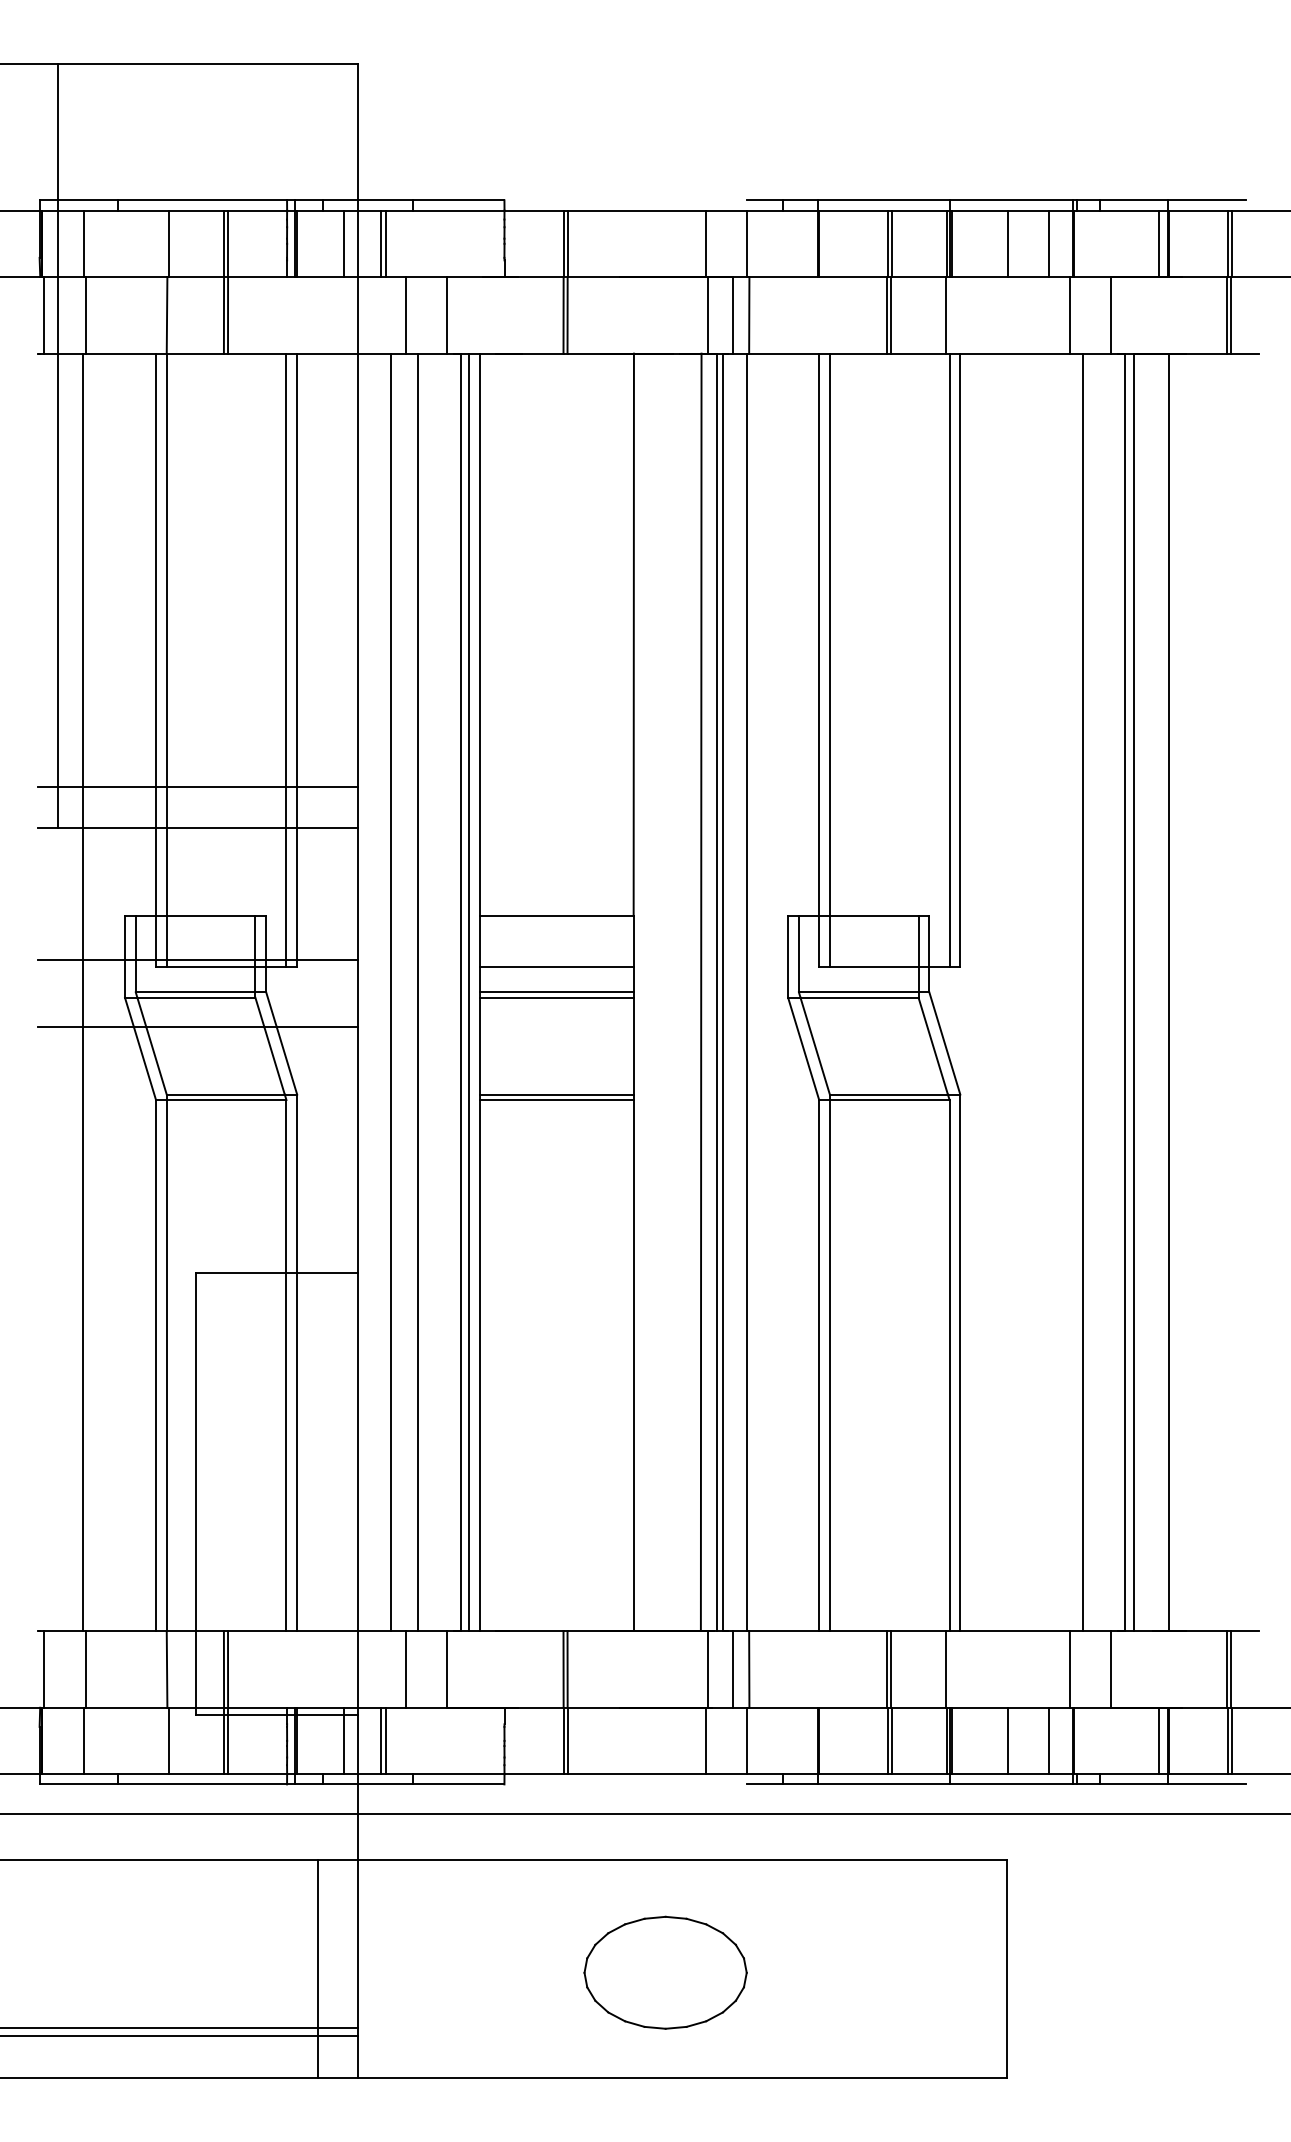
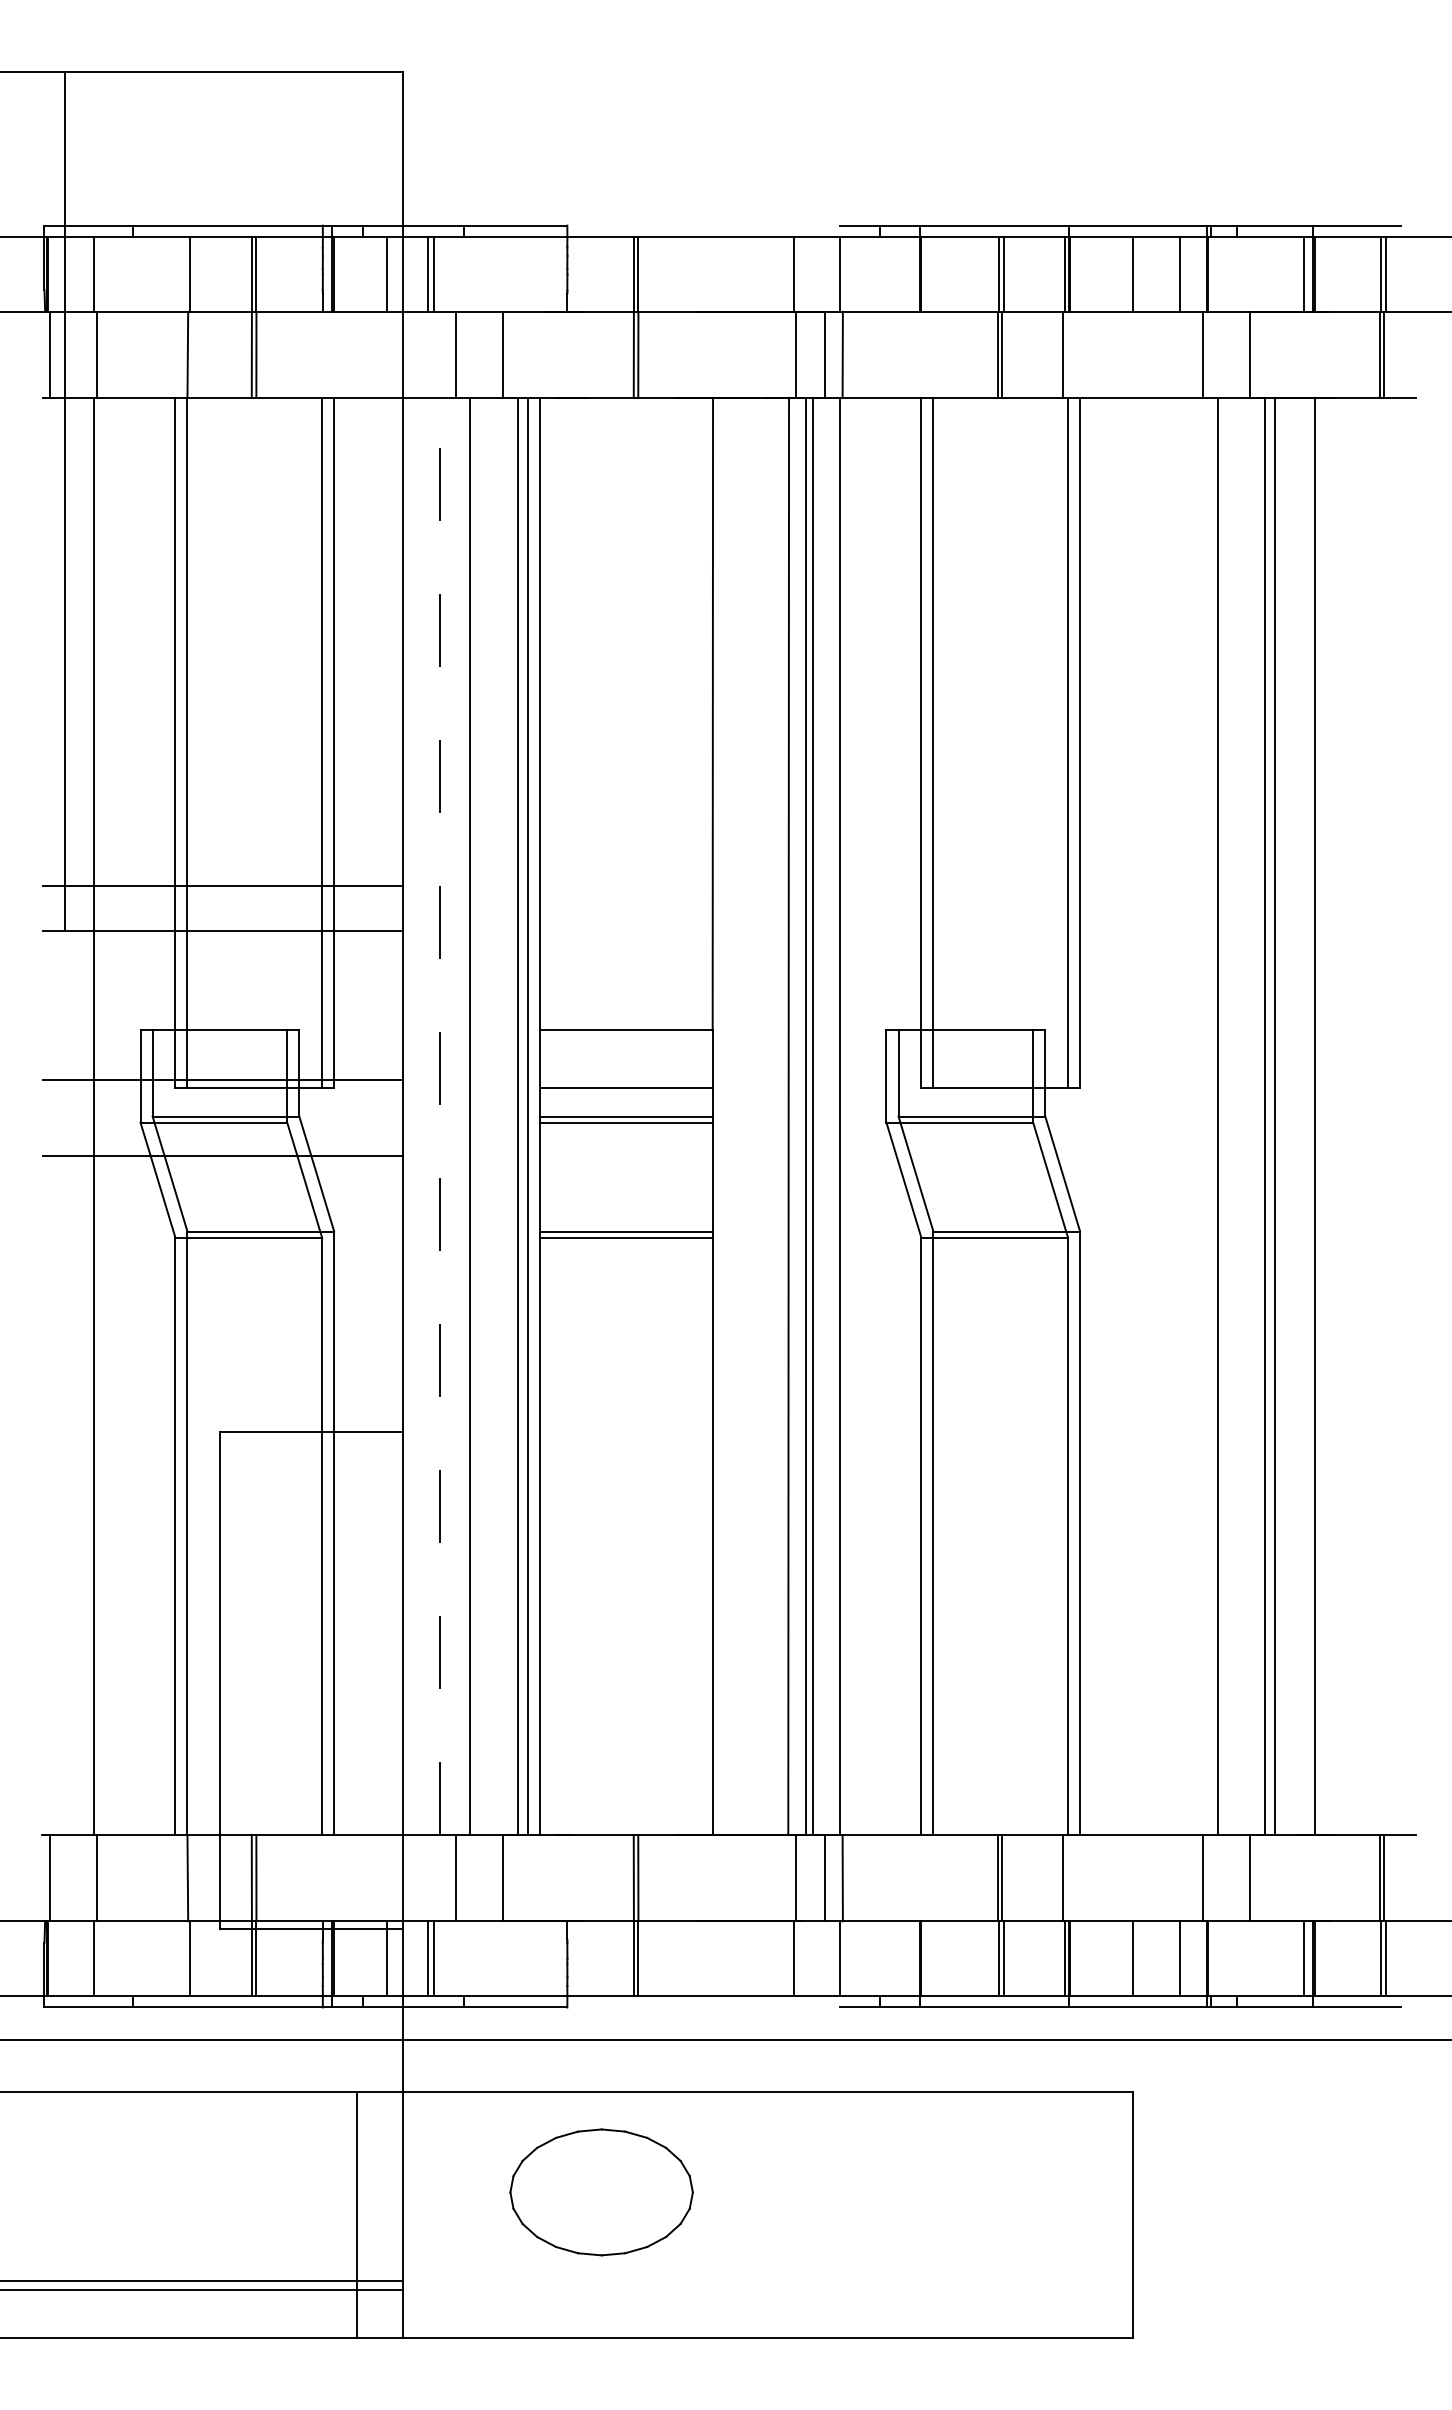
line: (390, 992) -> (439, 1116), solid -> dashed
part: (665, 1972) -> (601, 2192), moved

